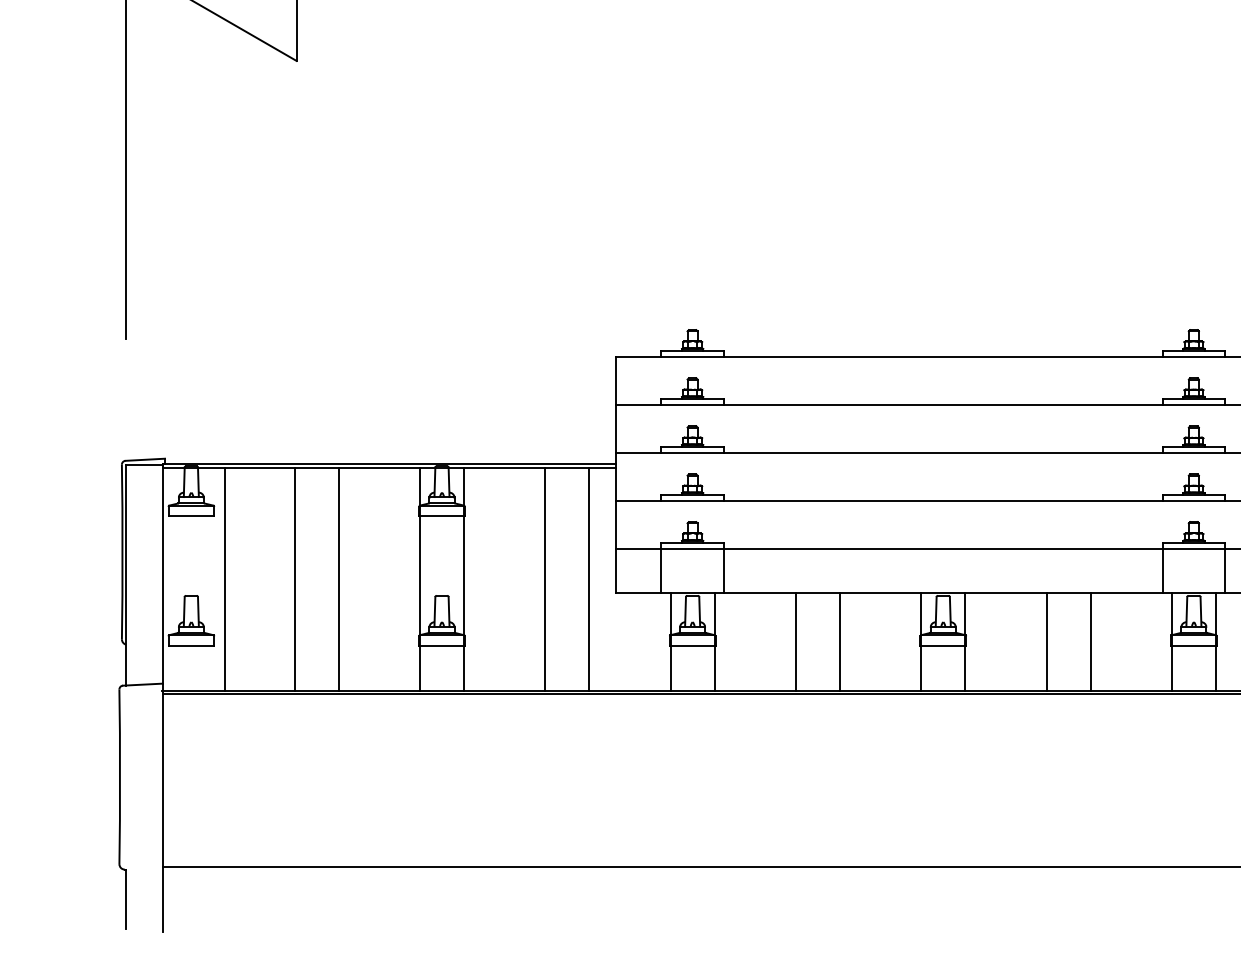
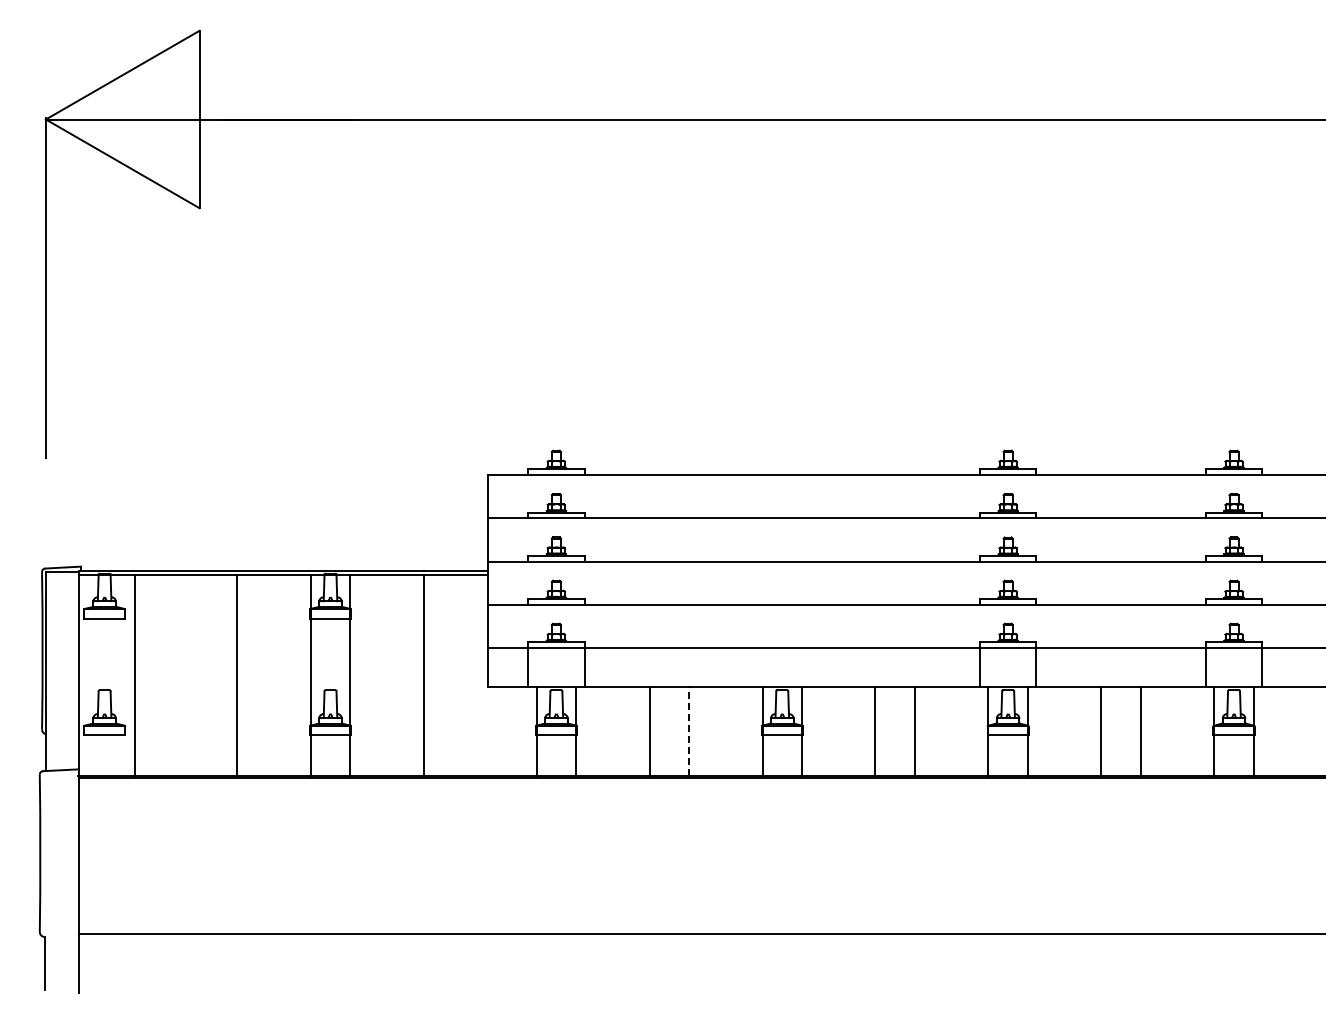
line: (294, 579) -> (197, 675), removed
line: (589, 579) -> (463, 675), removed
line: (840, 641) -> (689, 731), solid -> dashed

